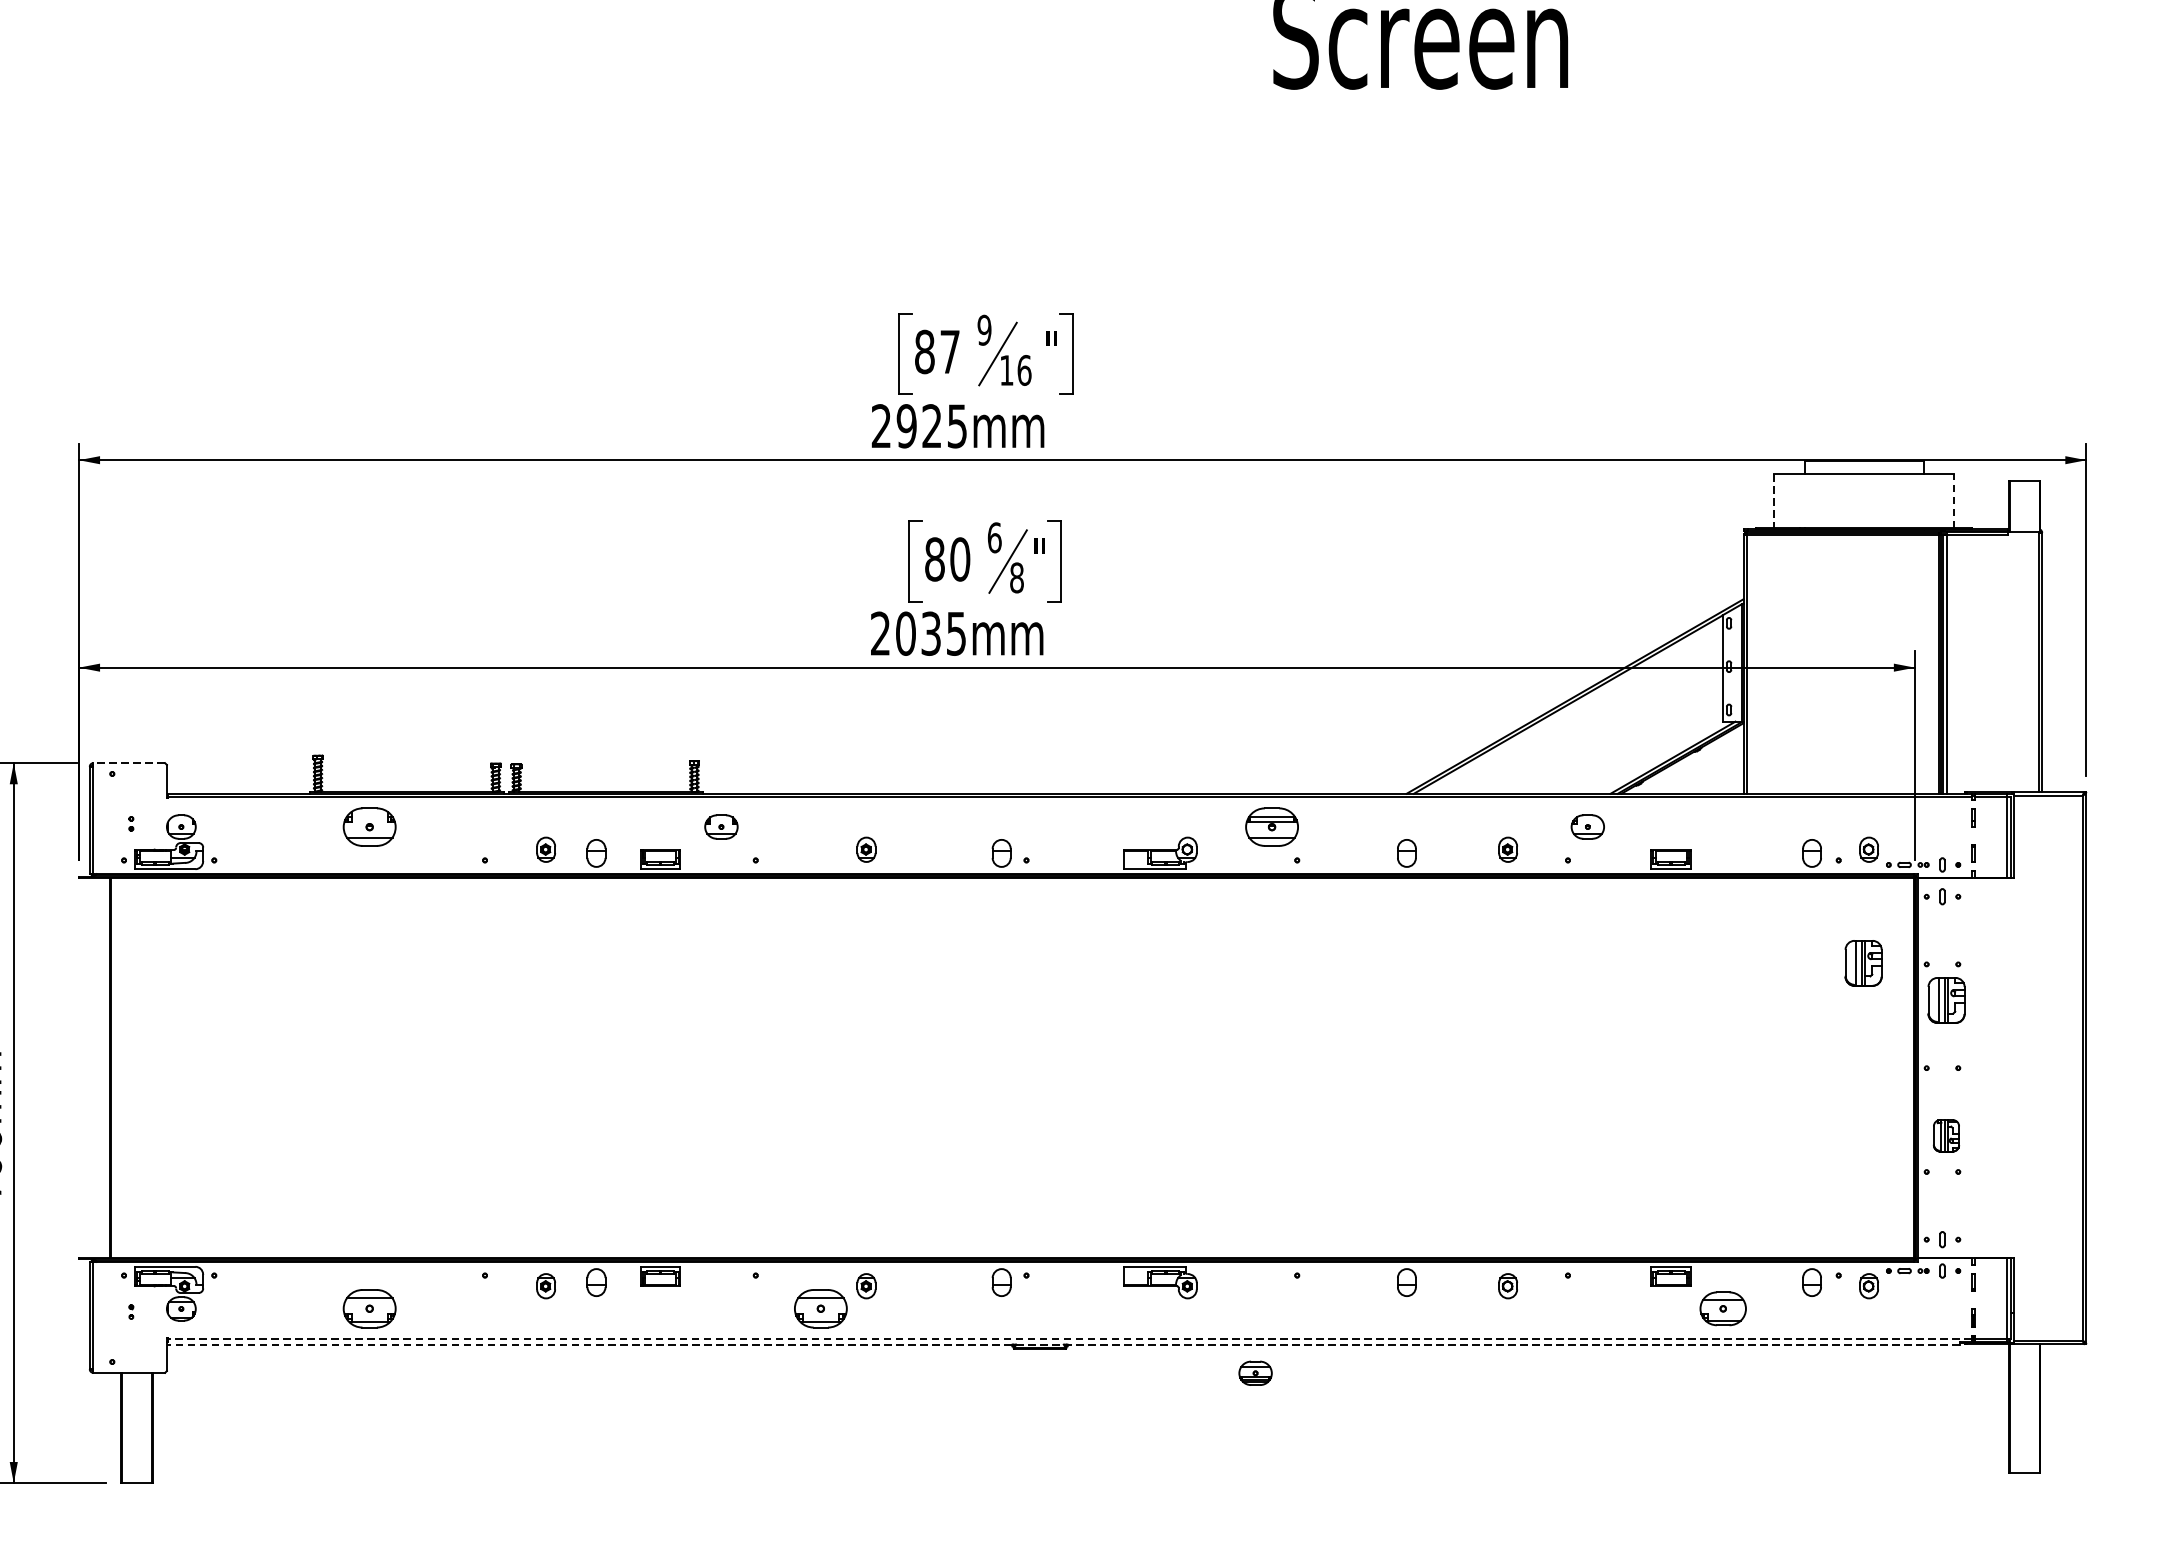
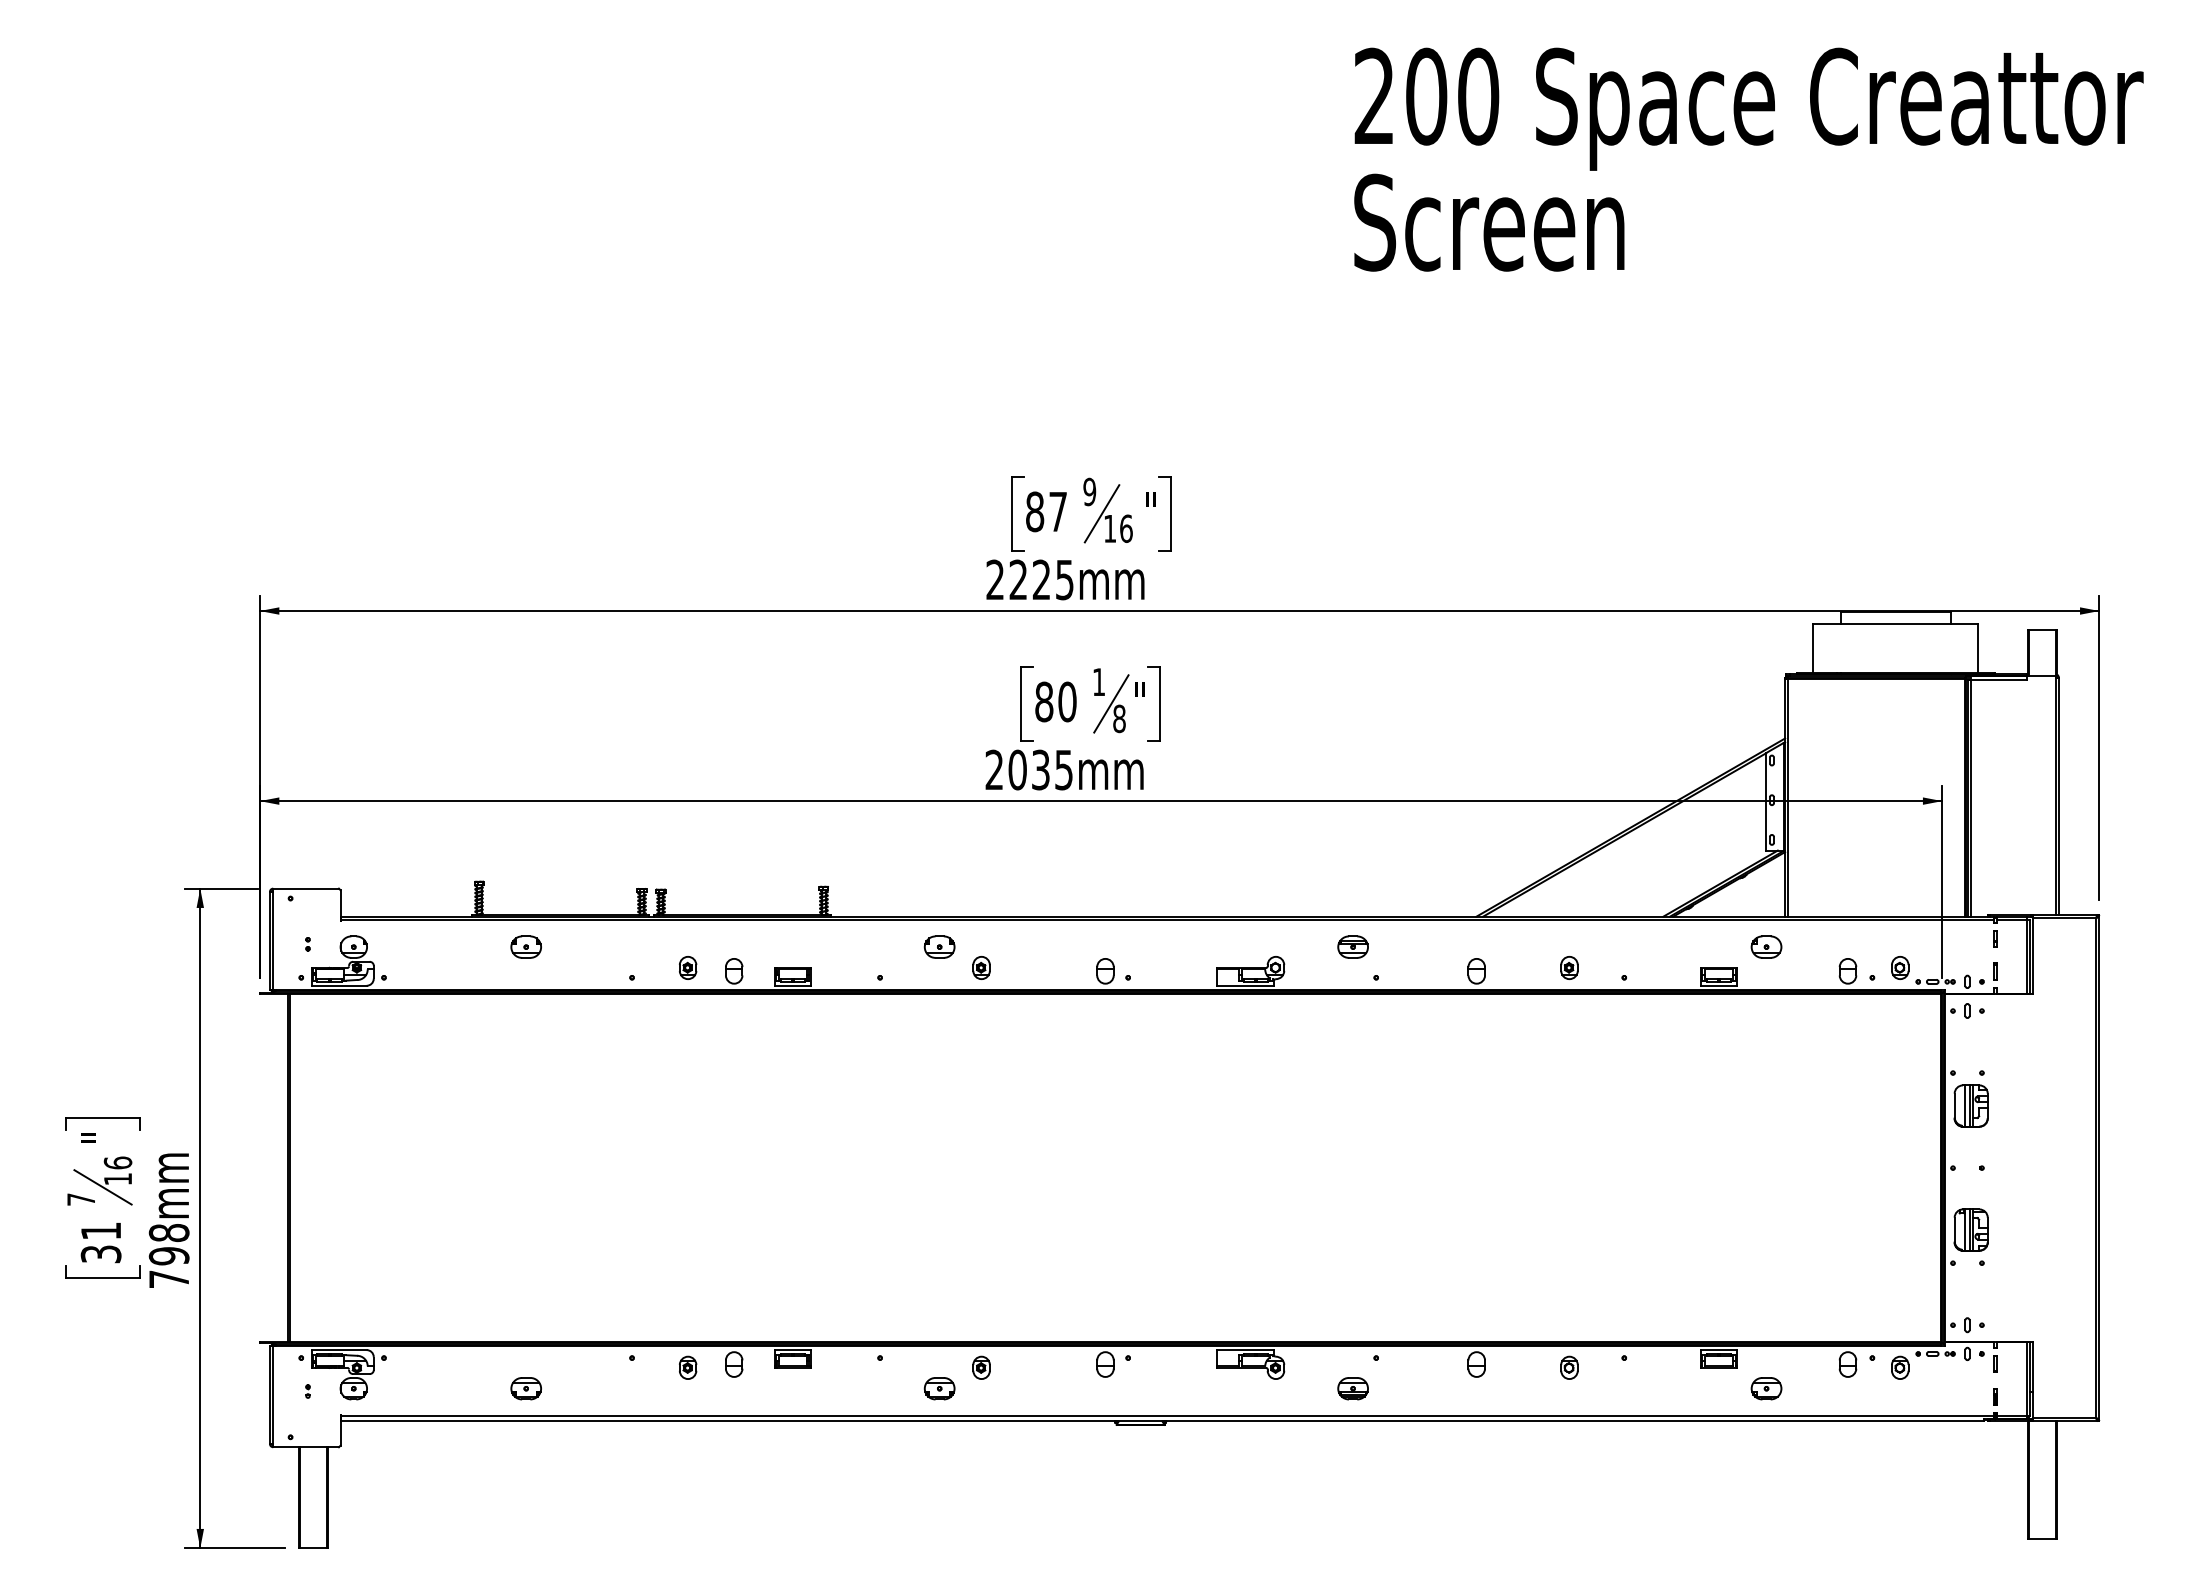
text: (906, 425) -> (1018, 579), 2925mm -> 2225mm
line: (1774, 501) -> (1813, 648), dashed -> solid
line: (1954, 501) -> (1978, 648), dashed -> solid
text: (994, 538) -> (1098, 682), 6 -> 1
line: (129, 763) -> (306, 888), dashed -> solid
part: (368, 826) -> (525, 946), size x0.62
part: (721, 826) -> (939, 946), moved
part: (1271, 826) -> (1352, 946), size x0.62
part: (1587, 826) -> (1766, 946), moved
part: (1862, 962) -> (1894, 1071), removed
part: (1945, 1135) -> (1970, 1229), size x1.43
part: (368, 1308) -> (525, 1388), size x0.62
part: (820, 1308) -> (939, 1388), size x0.62
part: (1723, 1308) -> (1766, 1388), size x0.71
line: (1069, 1338) -> (1167, 1415), dashed -> solid
line: (1062, 1344) -> (1161, 1421), dashed -> solid
part: (1254, 1373) -> (1352, 1388), moved

